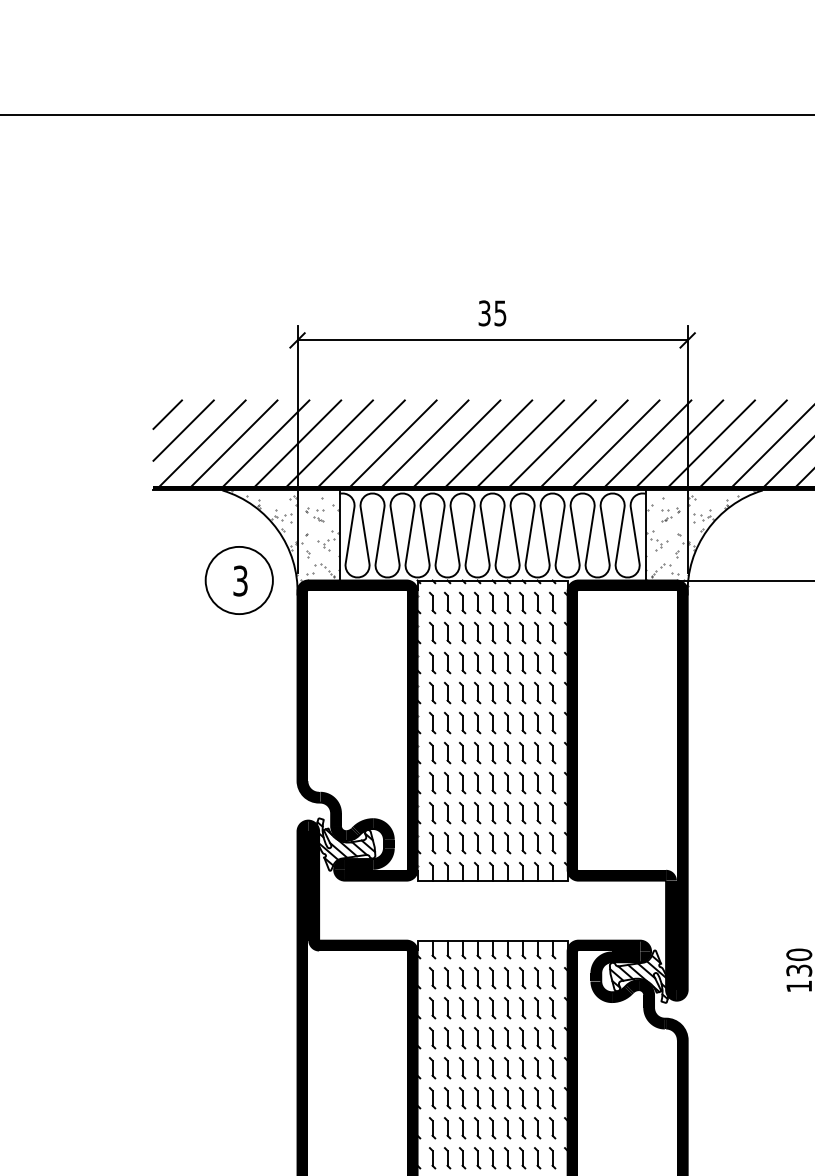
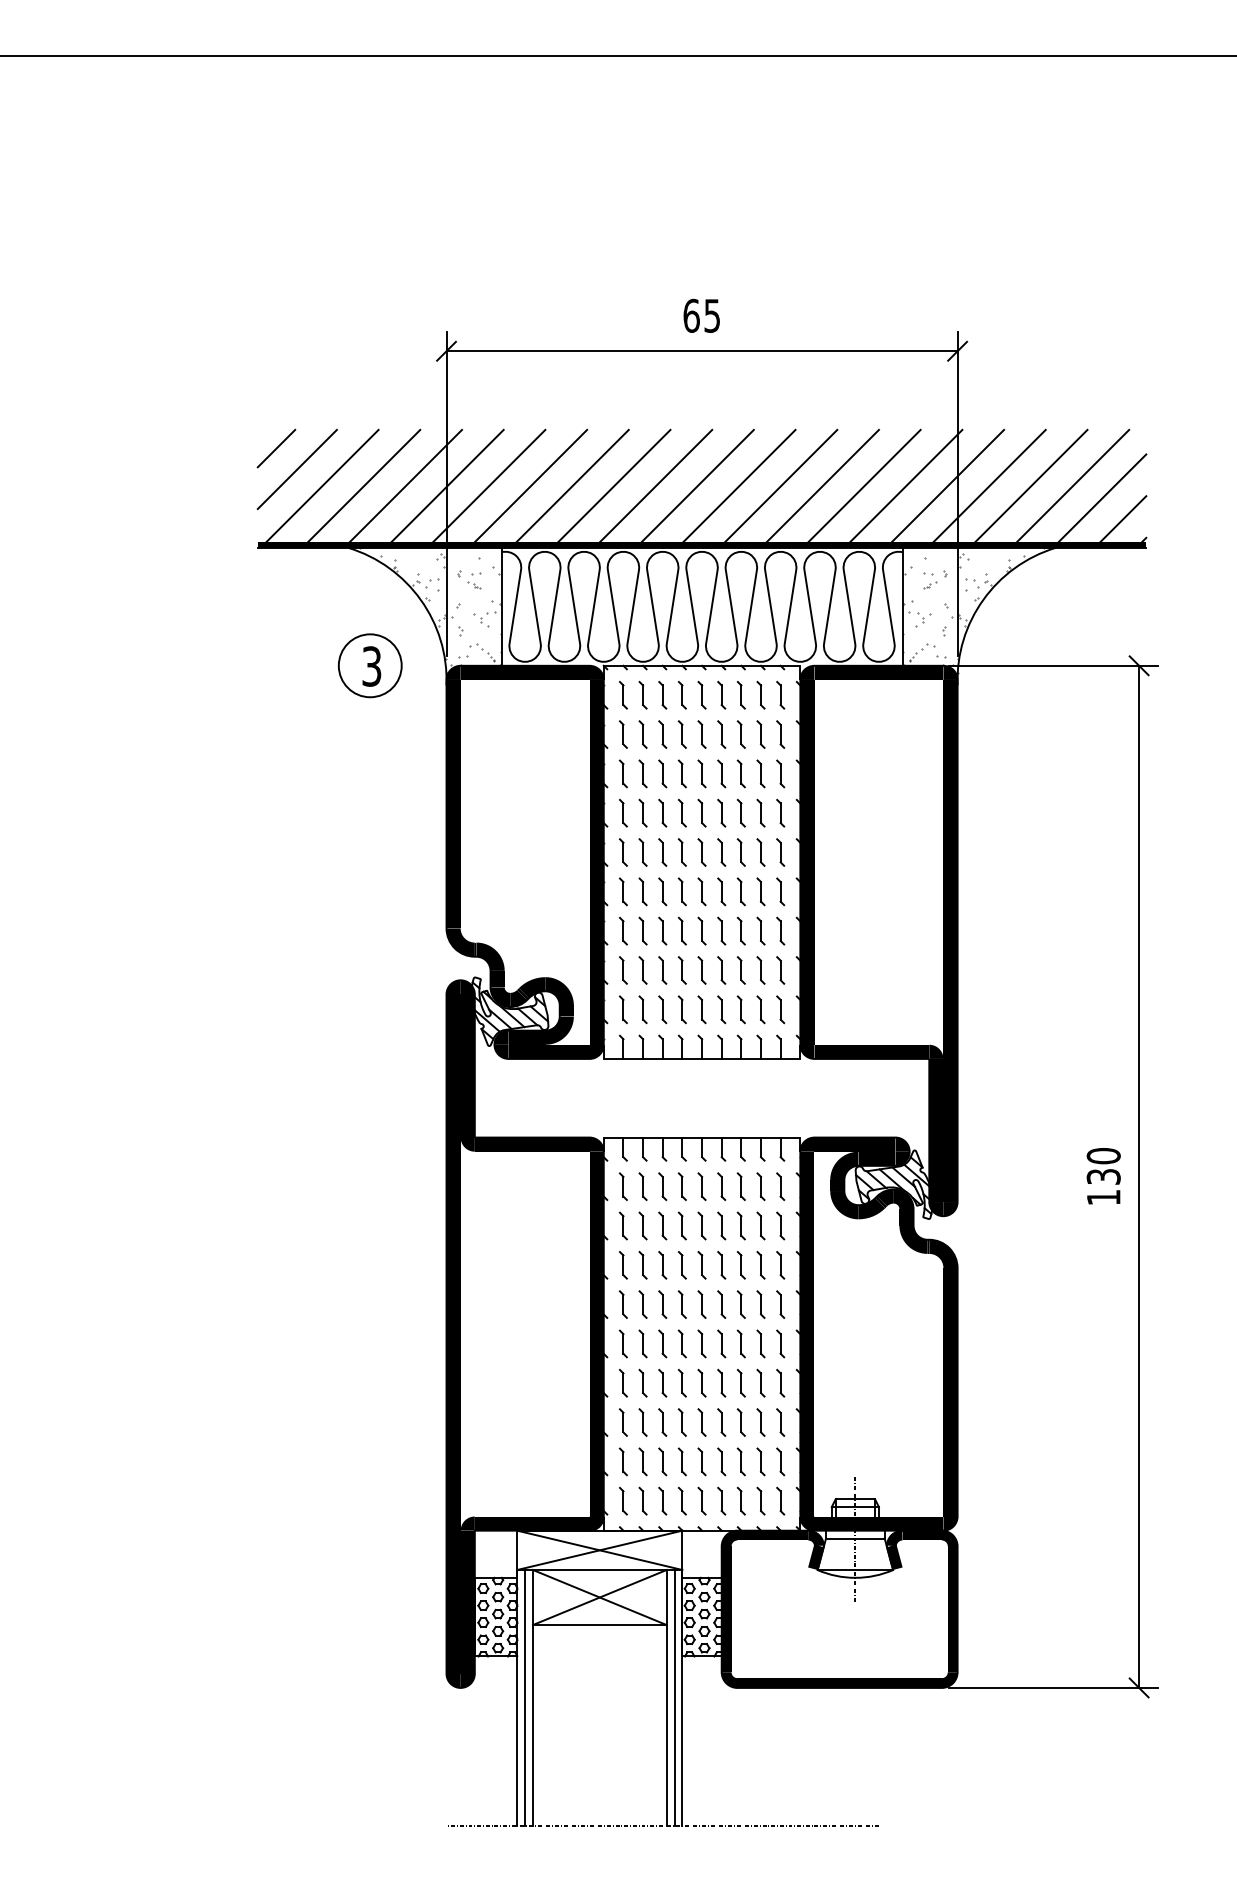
text: (484, 313) -> (691, 315), 35 -> 65
circle: (238, 580) -> (369, 665), size x0.71

